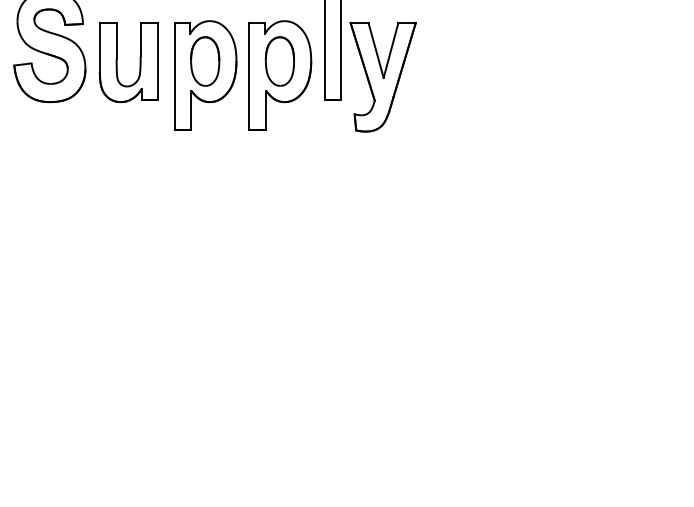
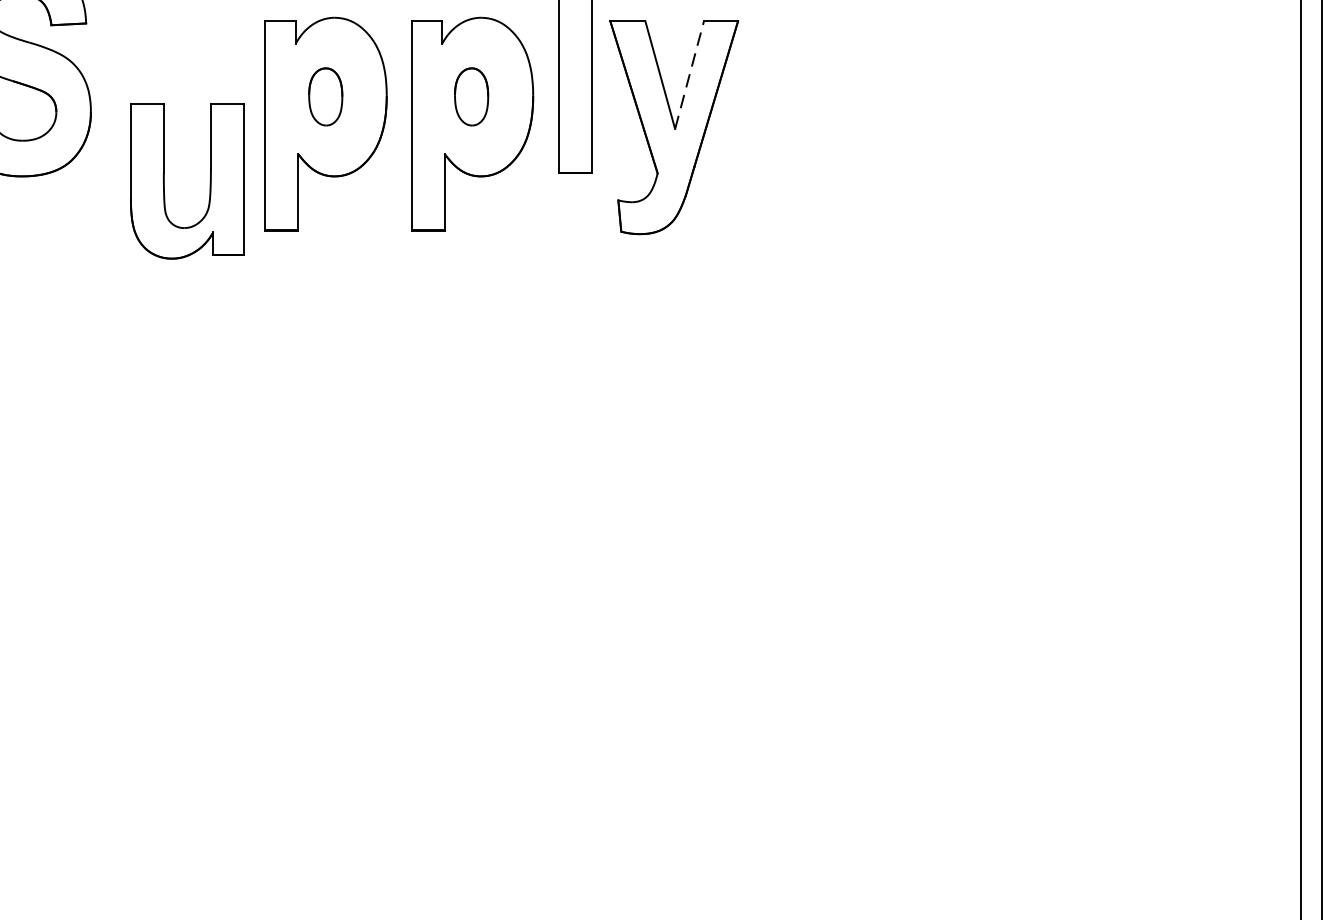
line: (391, 49) -> (690, 73), solid -> dashed
part: (205, 61) -> (326, 96), size x0.6
part: (279, 61) -> (471, 96), size x0.6
part: (117, 62) -> (165, 181), moved

